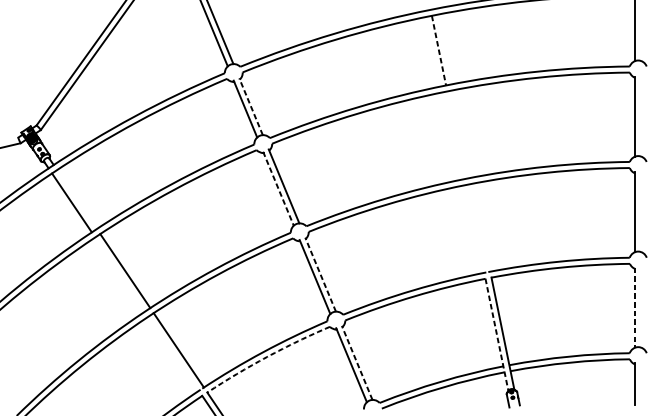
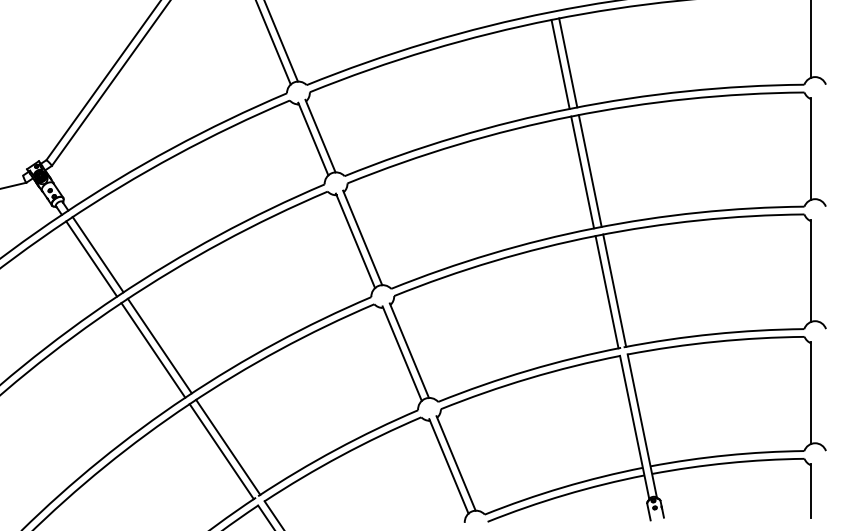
line: (445, 49) -> (568, 62), added
line: (438, 50) -> (560, 64), dashed -> solid
line: (251, 106) -> (320, 135), dashed -> solid
line: (461, 133) -> (589, 170), added
line: (456, 135) -> (582, 172), added
line: (278, 189) -> (355, 241), dashed -> solid
line: (76, 199) -> (97, 254), added
line: (481, 227) -> (614, 290), added
line: (474, 229) -> (606, 292), added
line: (120, 274) -> (153, 350), added
line: (320, 274) -> (409, 350), dashed -> solid
line: (635, 308) -> (811, 393), dashed -> solid
line: (496, 334) -> (634, 427), dashed -> solid
line: (173, 353) -> (221, 451), added
arc: (267, 356) -> (341, 455), dashed -> solid
line: (356, 362) -> (455, 462), dashed -> solid

